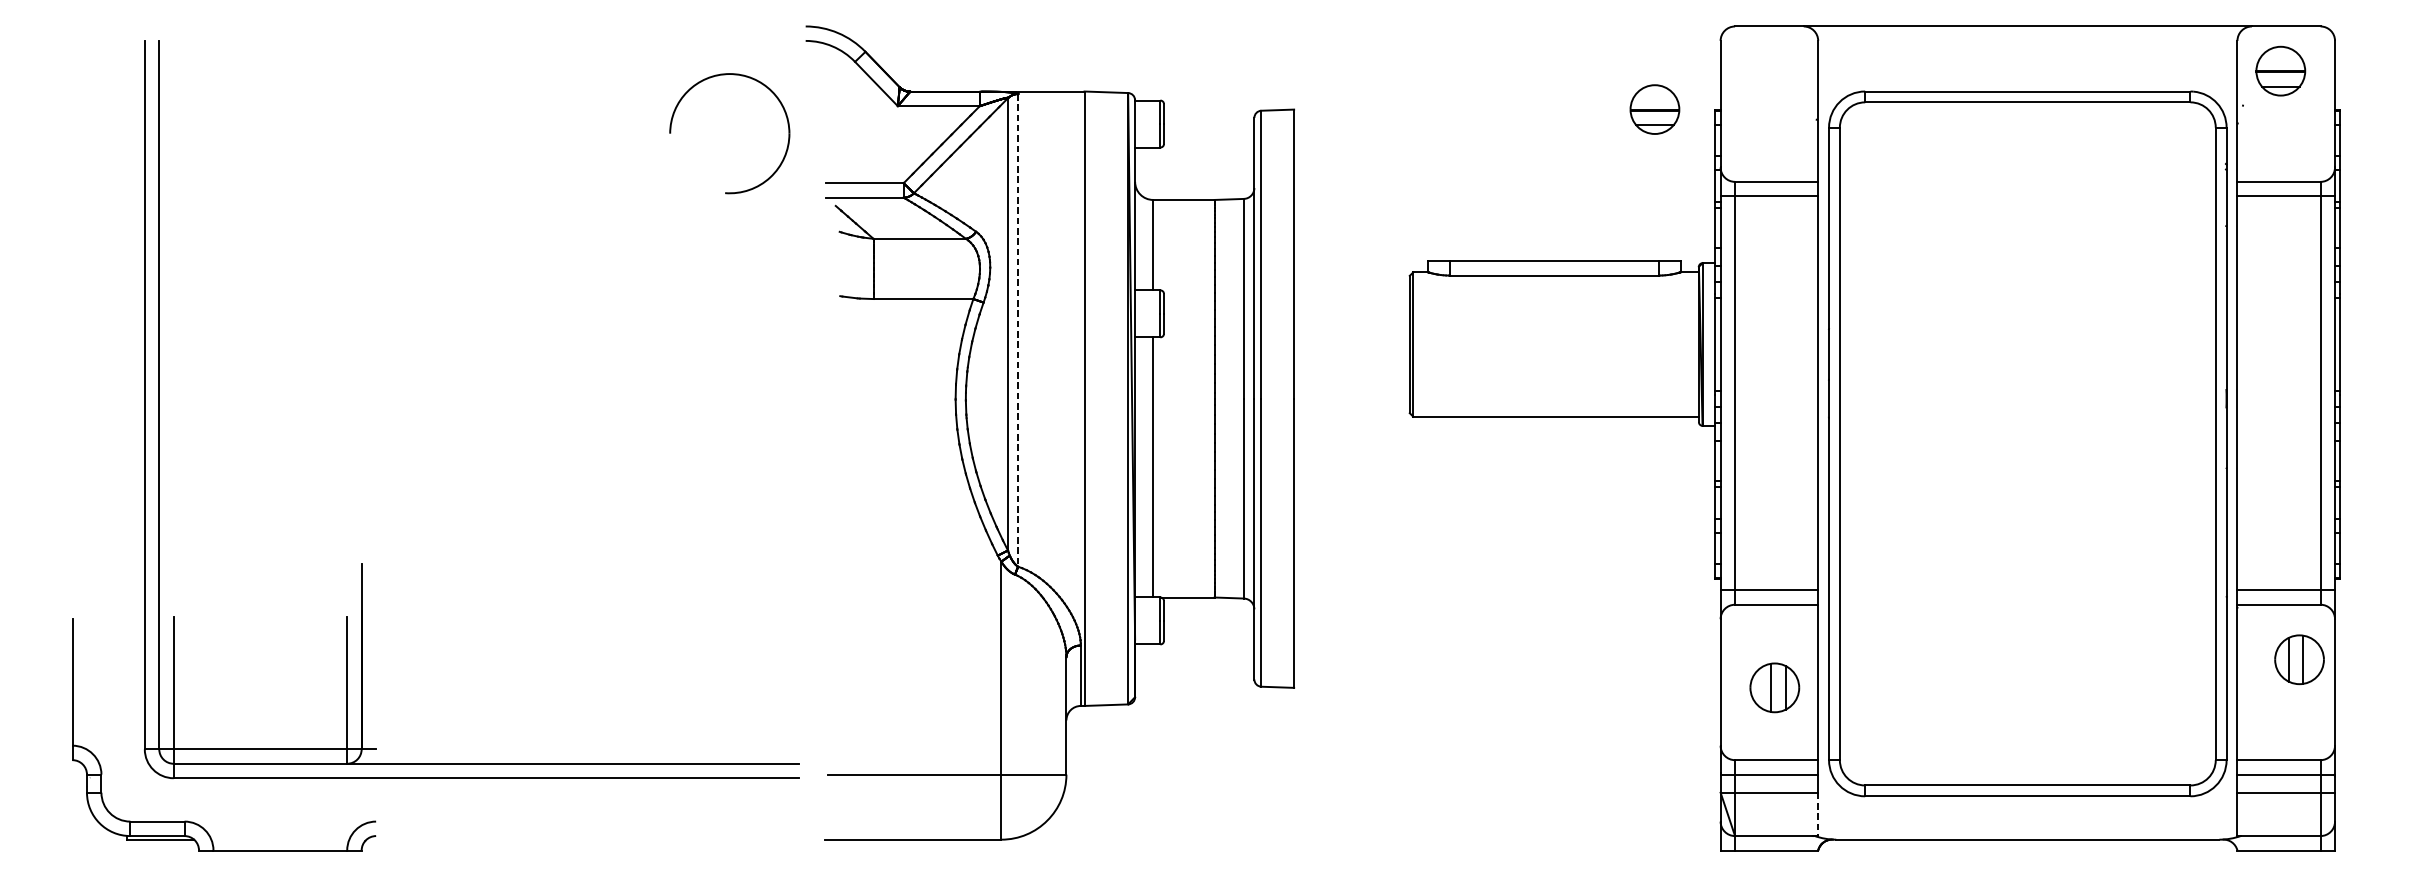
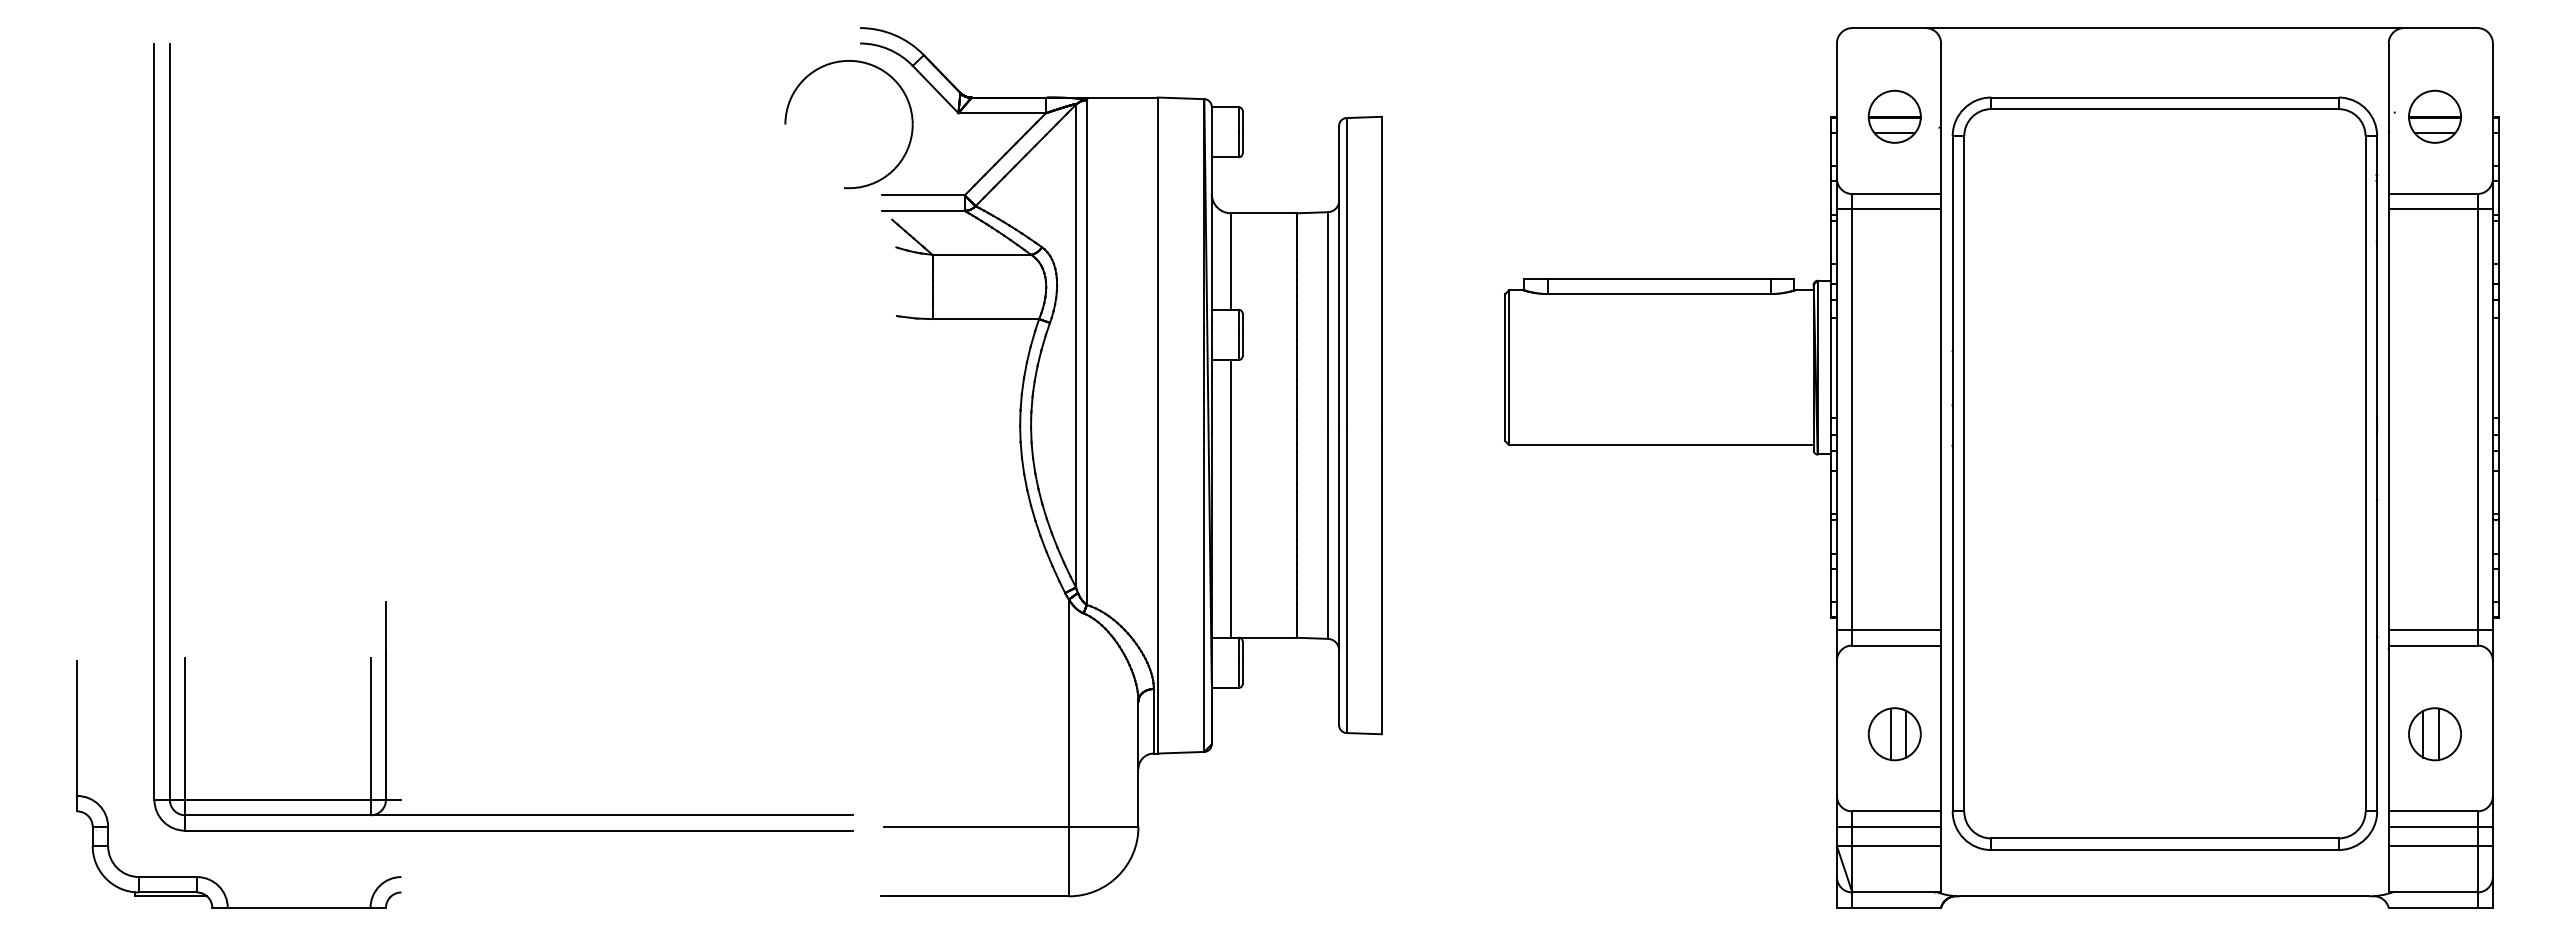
part: (2280, 70) -> (2434, 116), moved
part: (1654, 109) -> (1894, 116), moved
part: (672, 124) -> (787, 114), moved
line: (1017, 331) -> (1086, 353), dashed -> solid
part: (2299, 660) -> (2434, 734), moved
line: (1818, 814) -> (1941, 869), dashed -> solid

